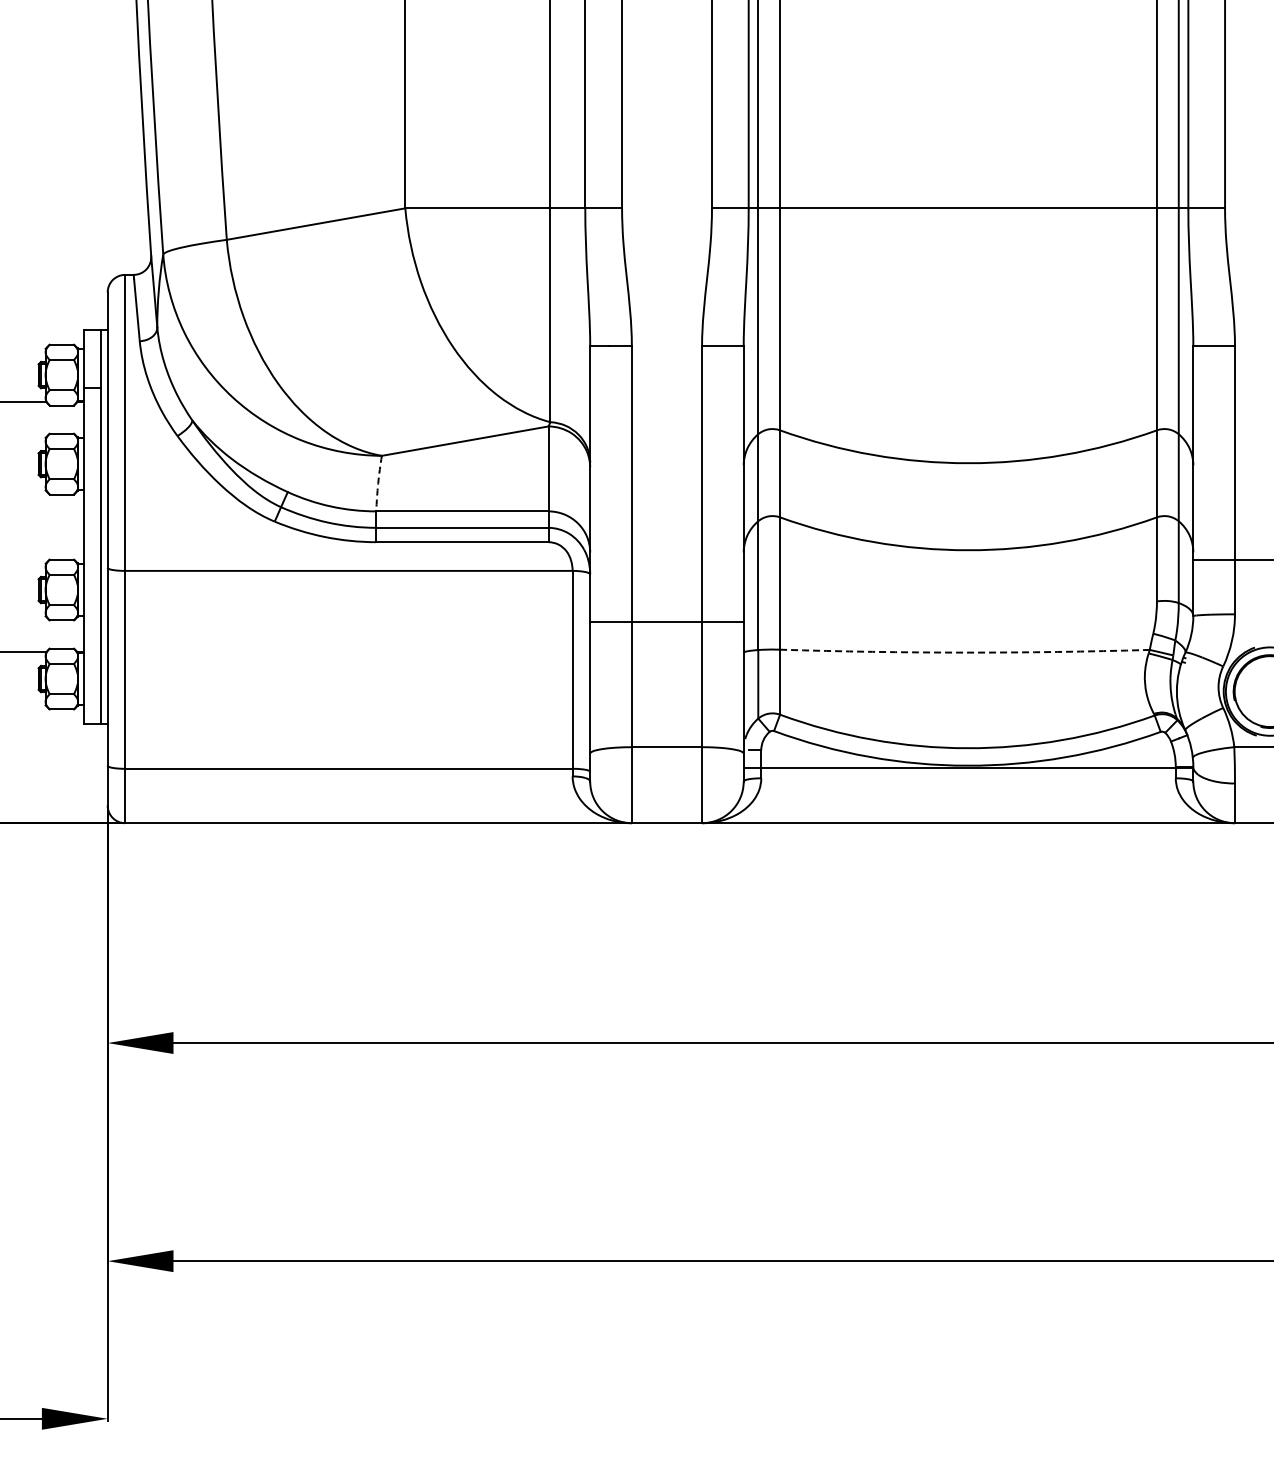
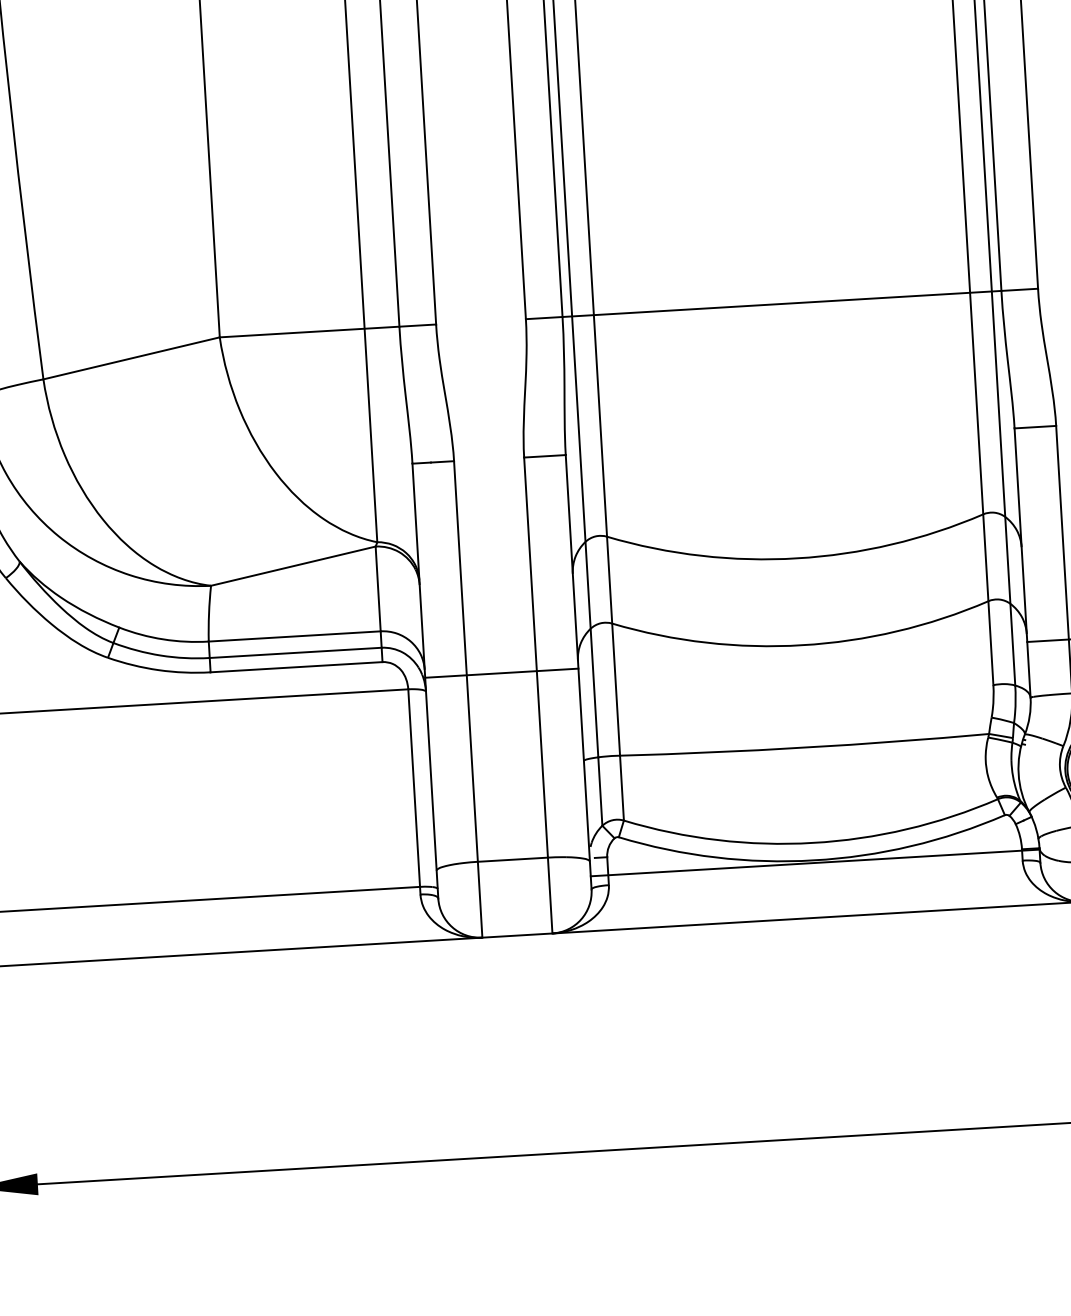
arc: (378, 483) -> (209, 613), dashed -> solid
line: (666, 622) -> (501, 673), moved
arc: (964, 652) -> (804, 747), dashed -> solid

